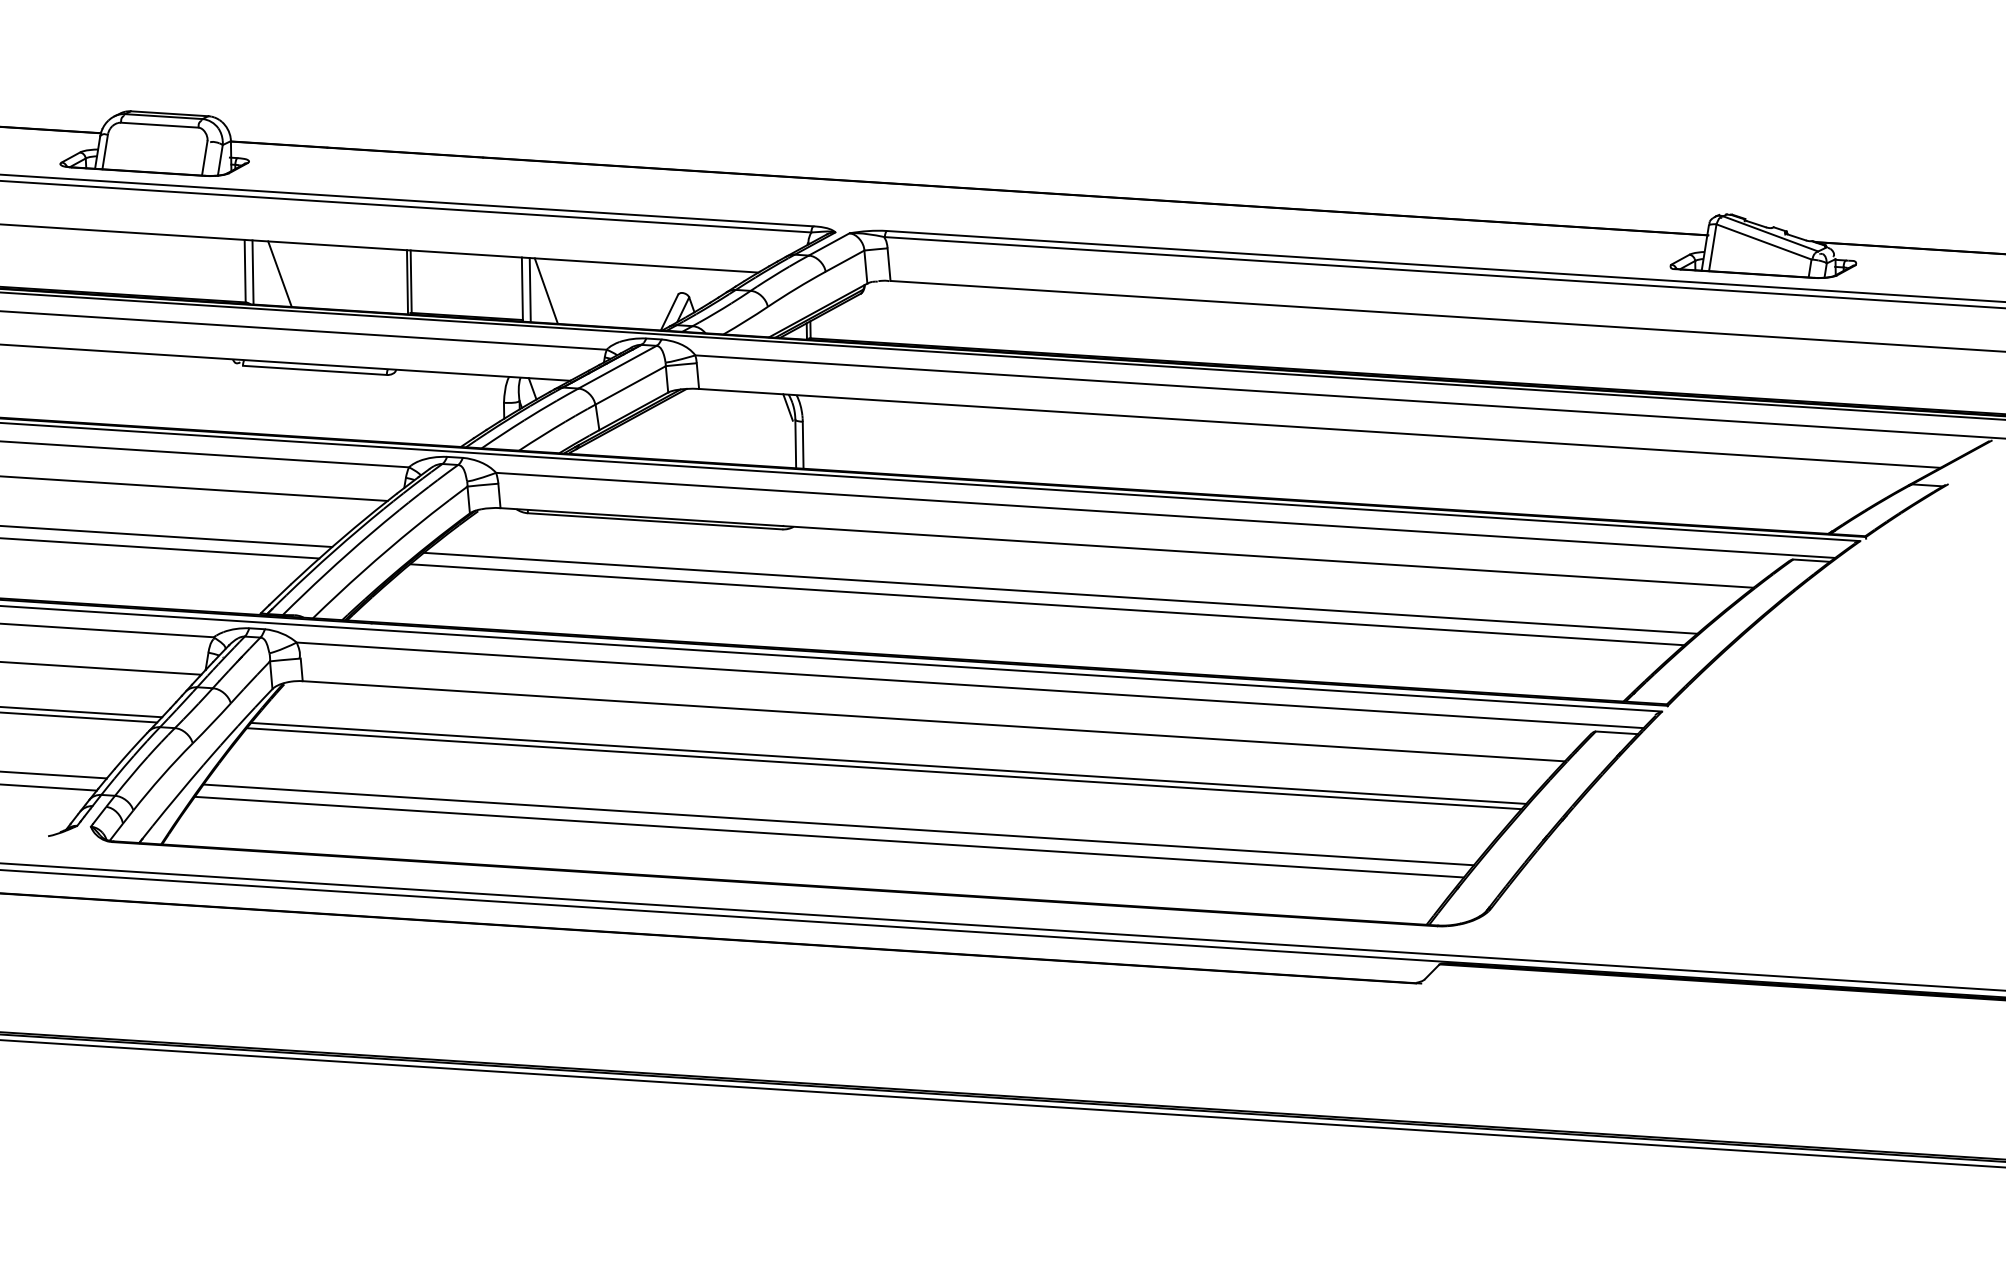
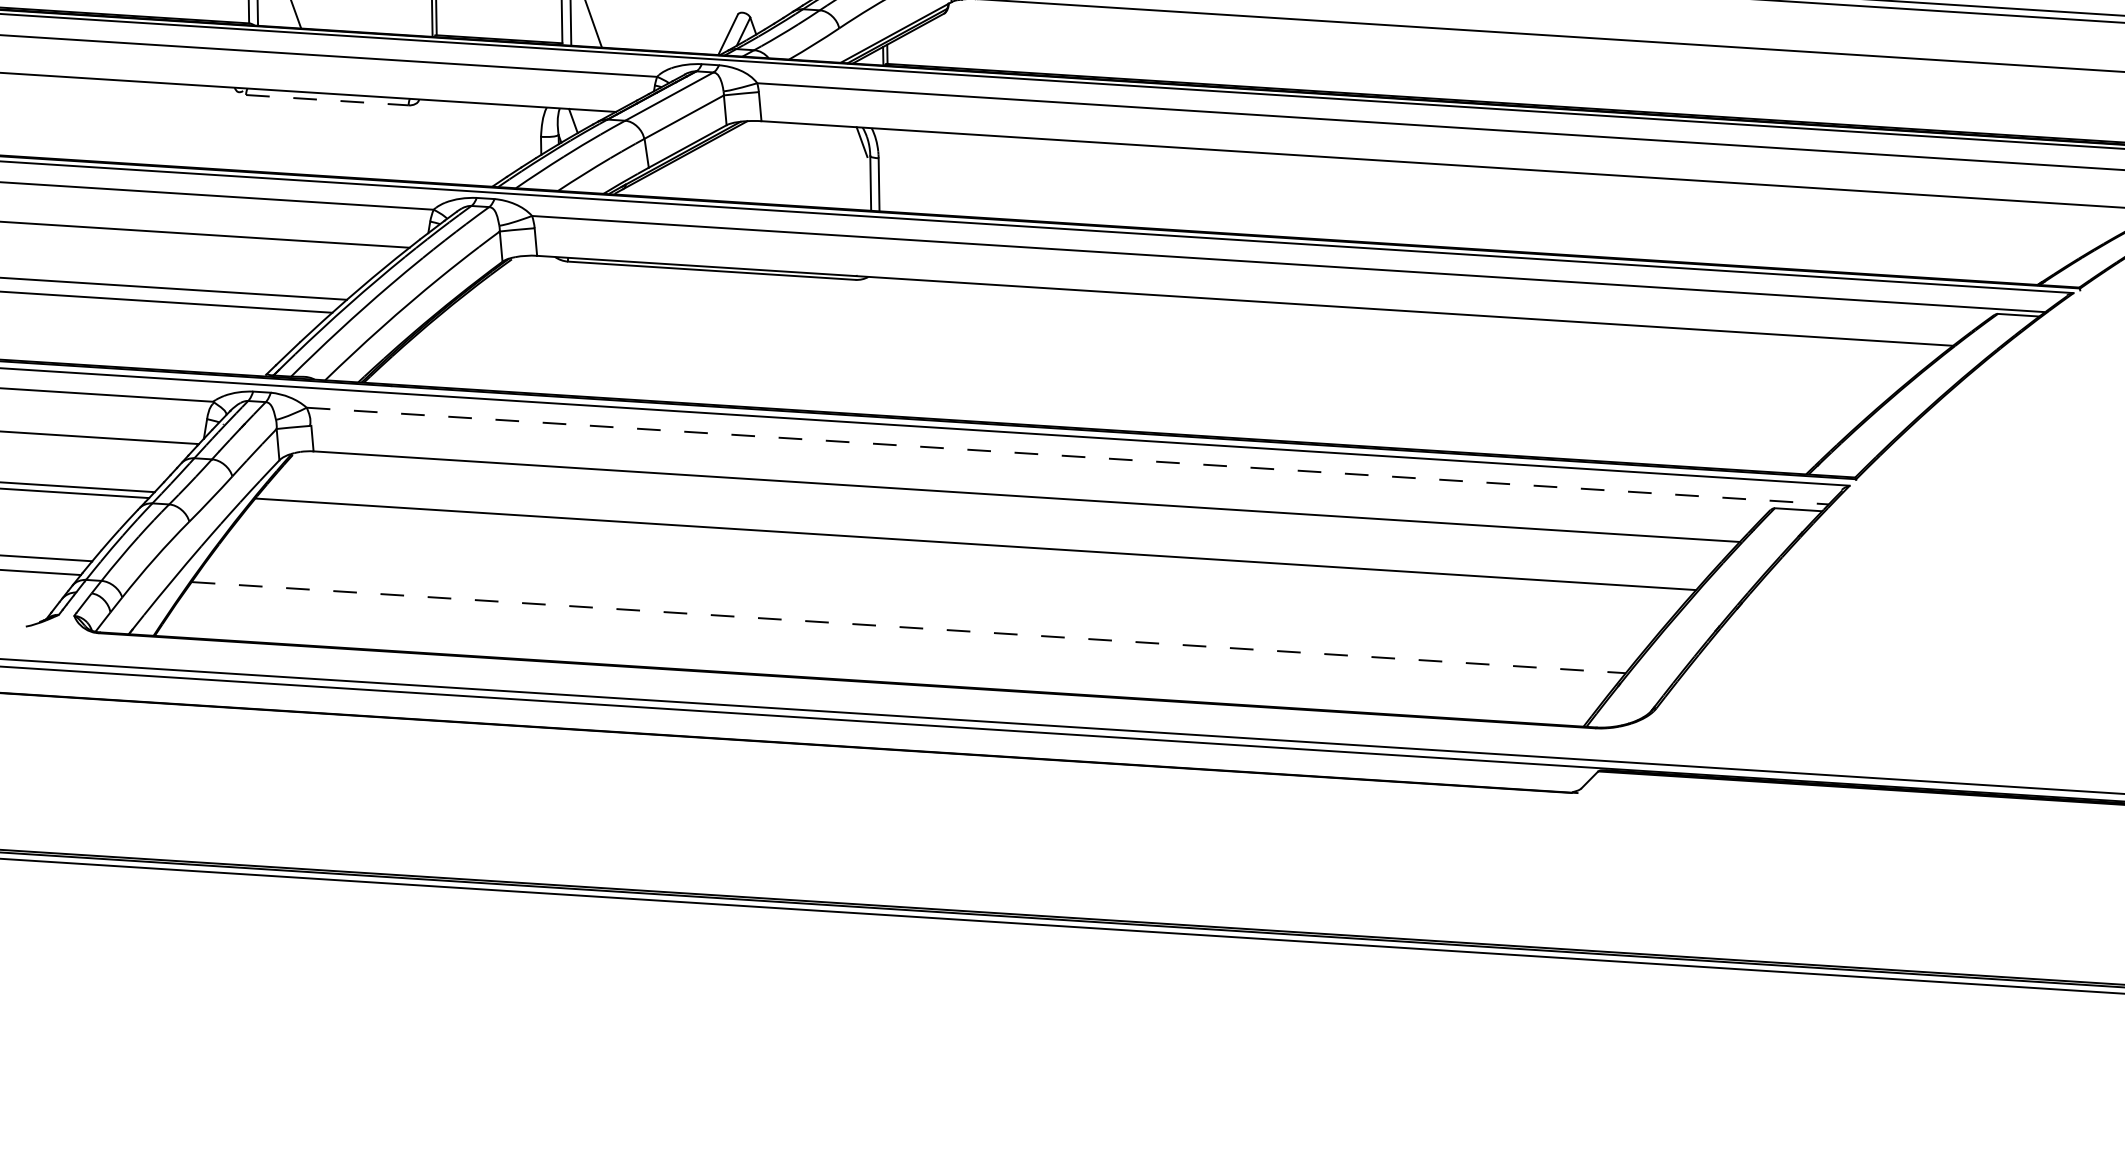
line: (315, 370) -> (328, 100), solid -> dashed
line: (1060, 592) -> (1169, 351), removed
line: (1047, 604) -> (1155, 364), removed
line: (970, 685) -> (1068, 456), solid -> dashed
line: (884, 768) -> (971, 550), removed
line: (838, 824) -> (919, 613), removed
line: (829, 837) -> (908, 628), solid -> dashed

